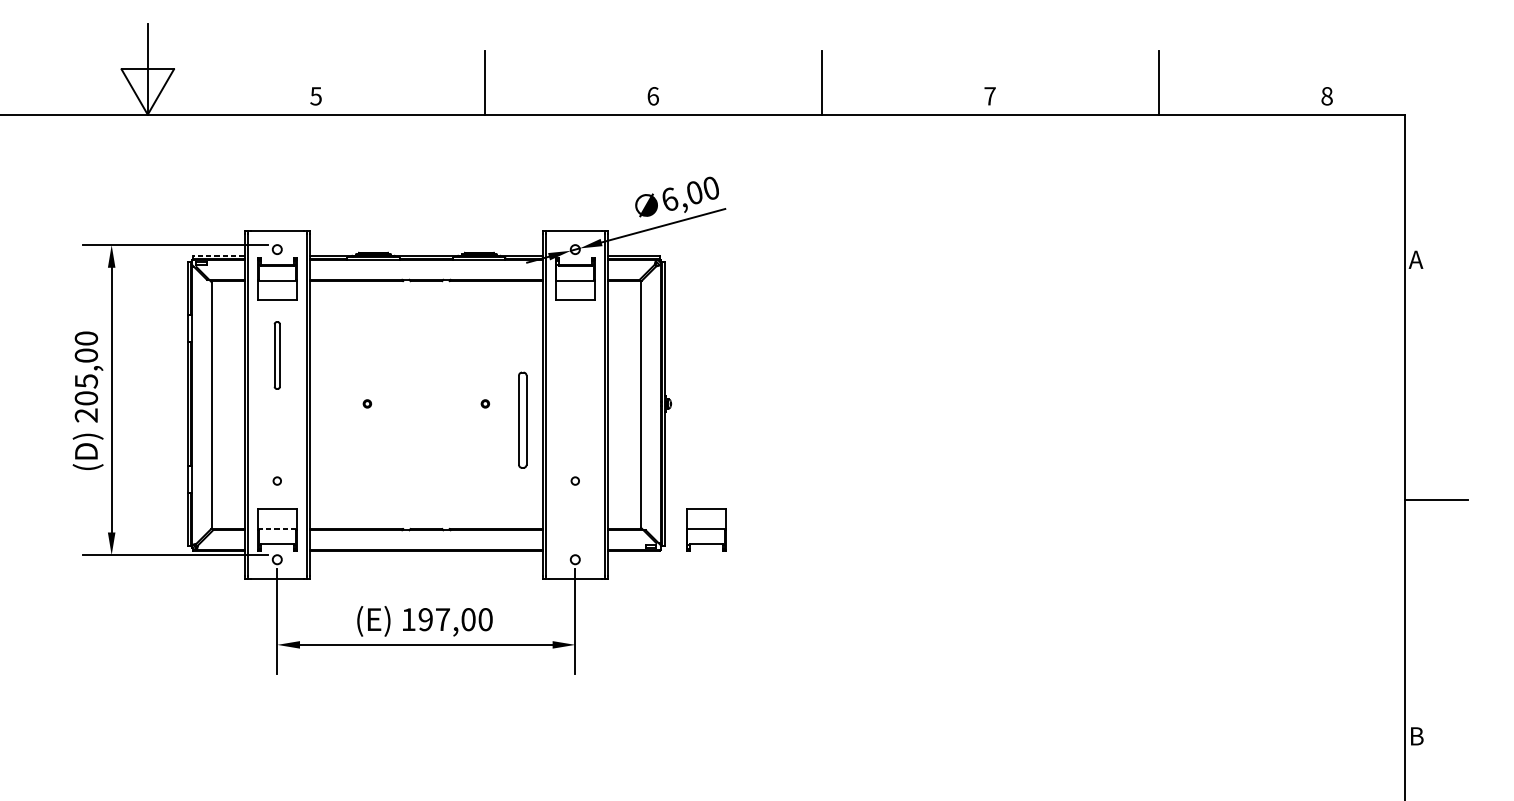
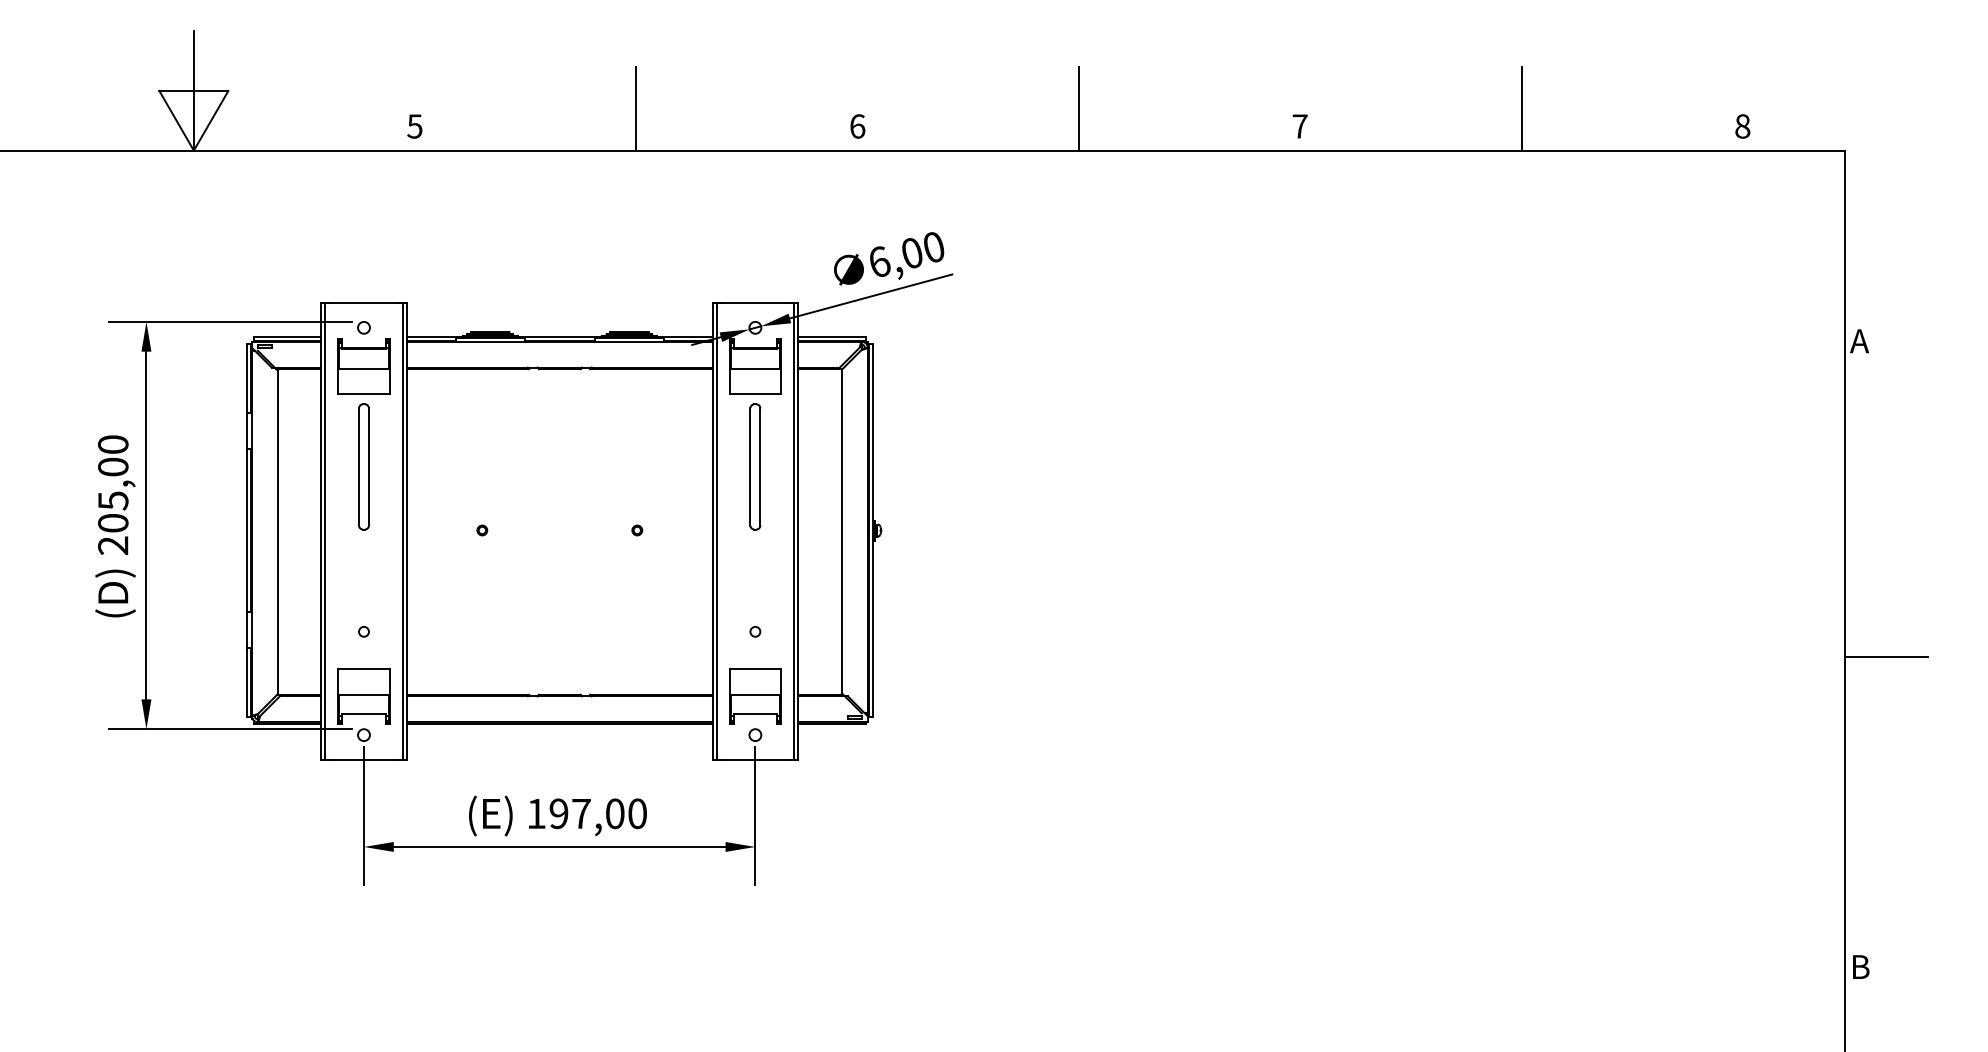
line: (219, 256) -> (287, 336), dashed -> solid
part: (276, 355) -> (363, 466), size x1.43
part: (522, 419) -> (755, 466), moved
line: (277, 528) -> (364, 694), dashed -> solid
part: (706, 530) -> (755, 696), moved

